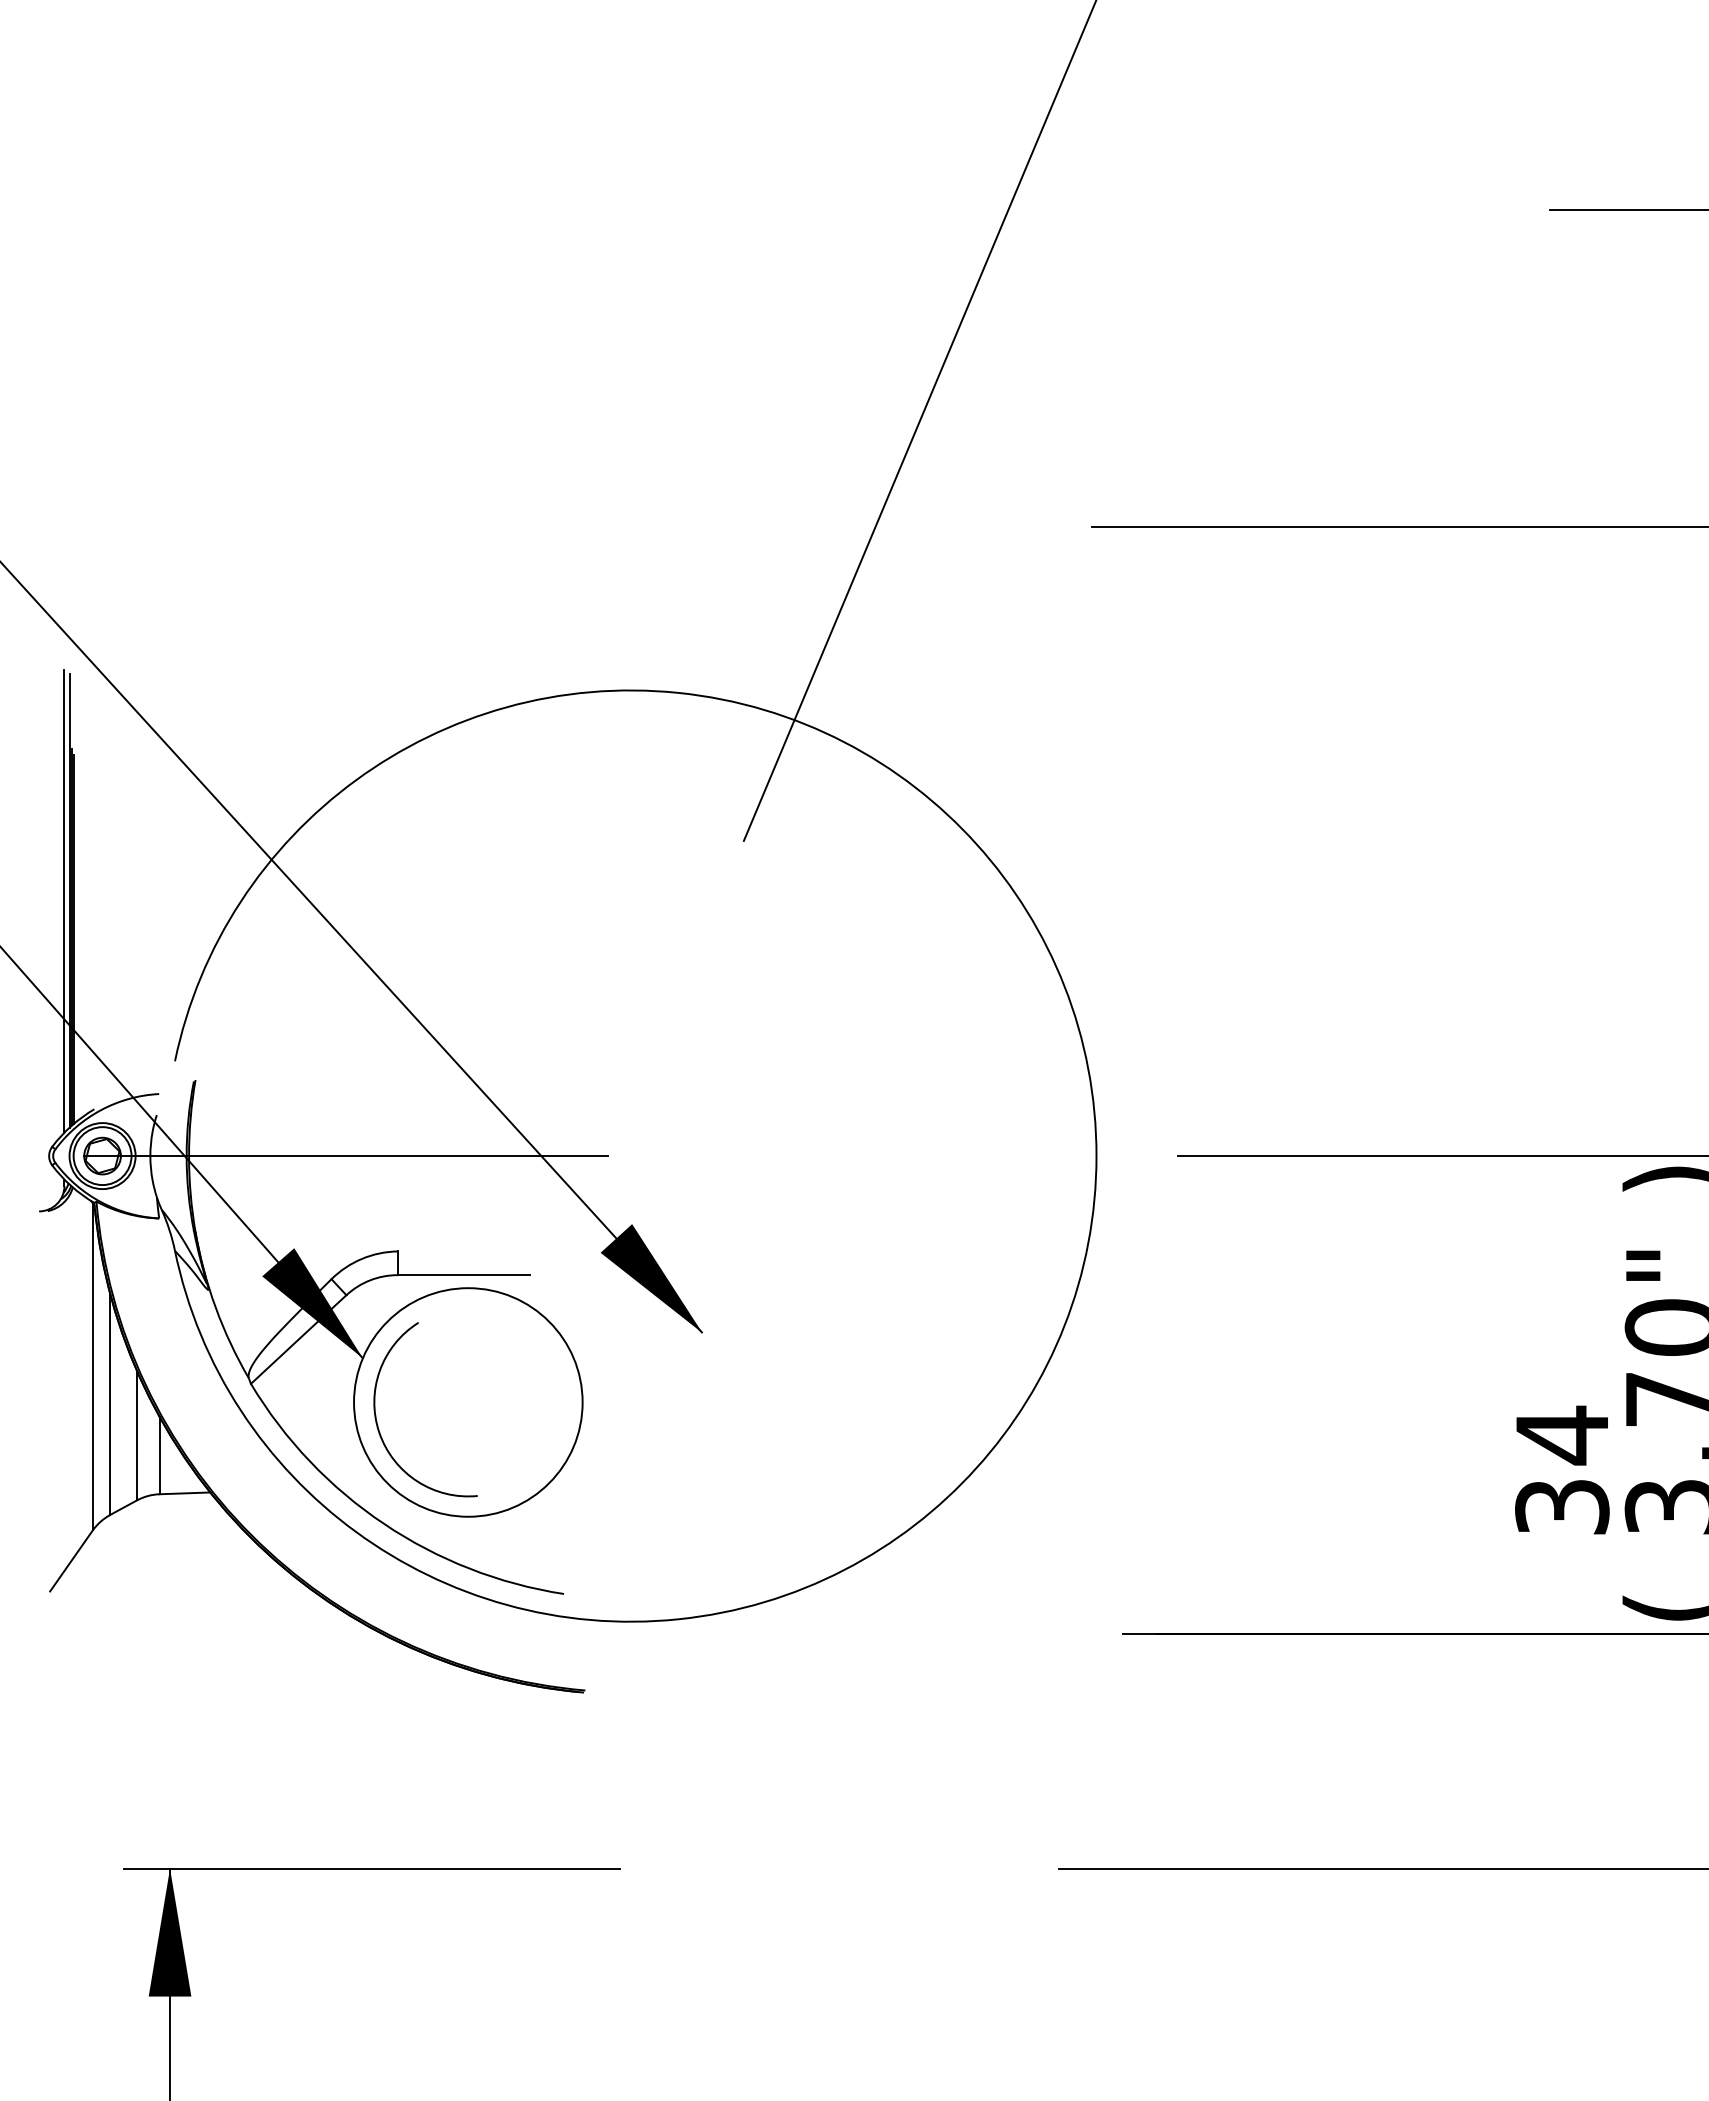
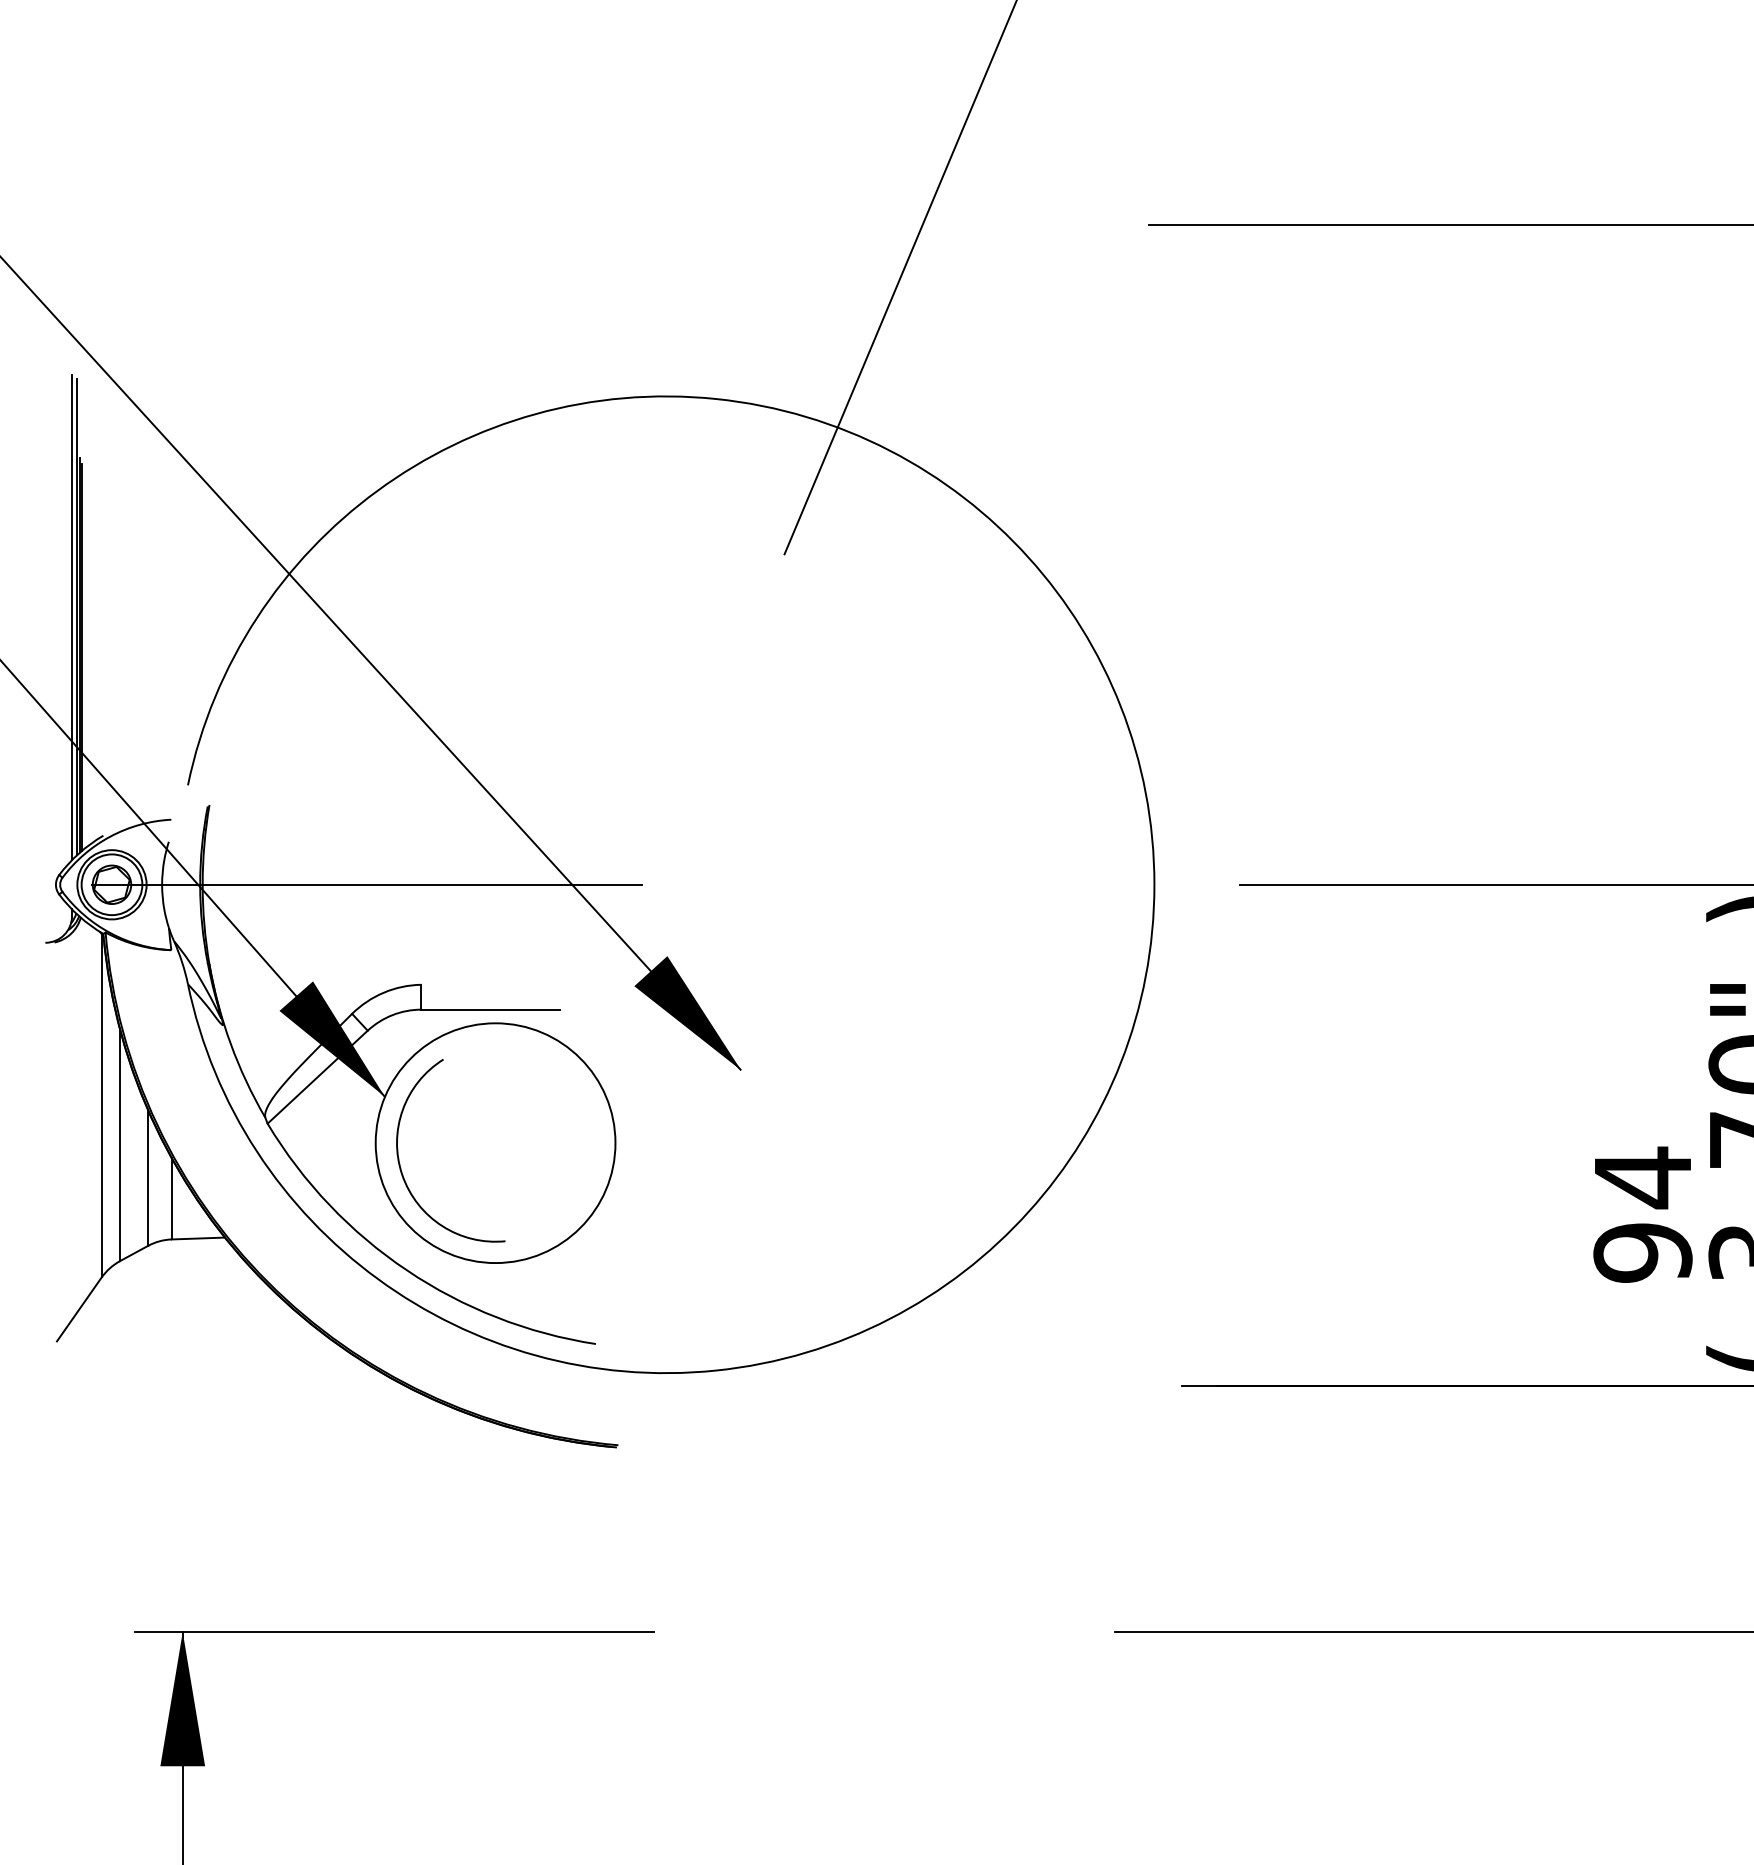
text: (1562, 1507) -> (1643, 1253), 34 -> 94

